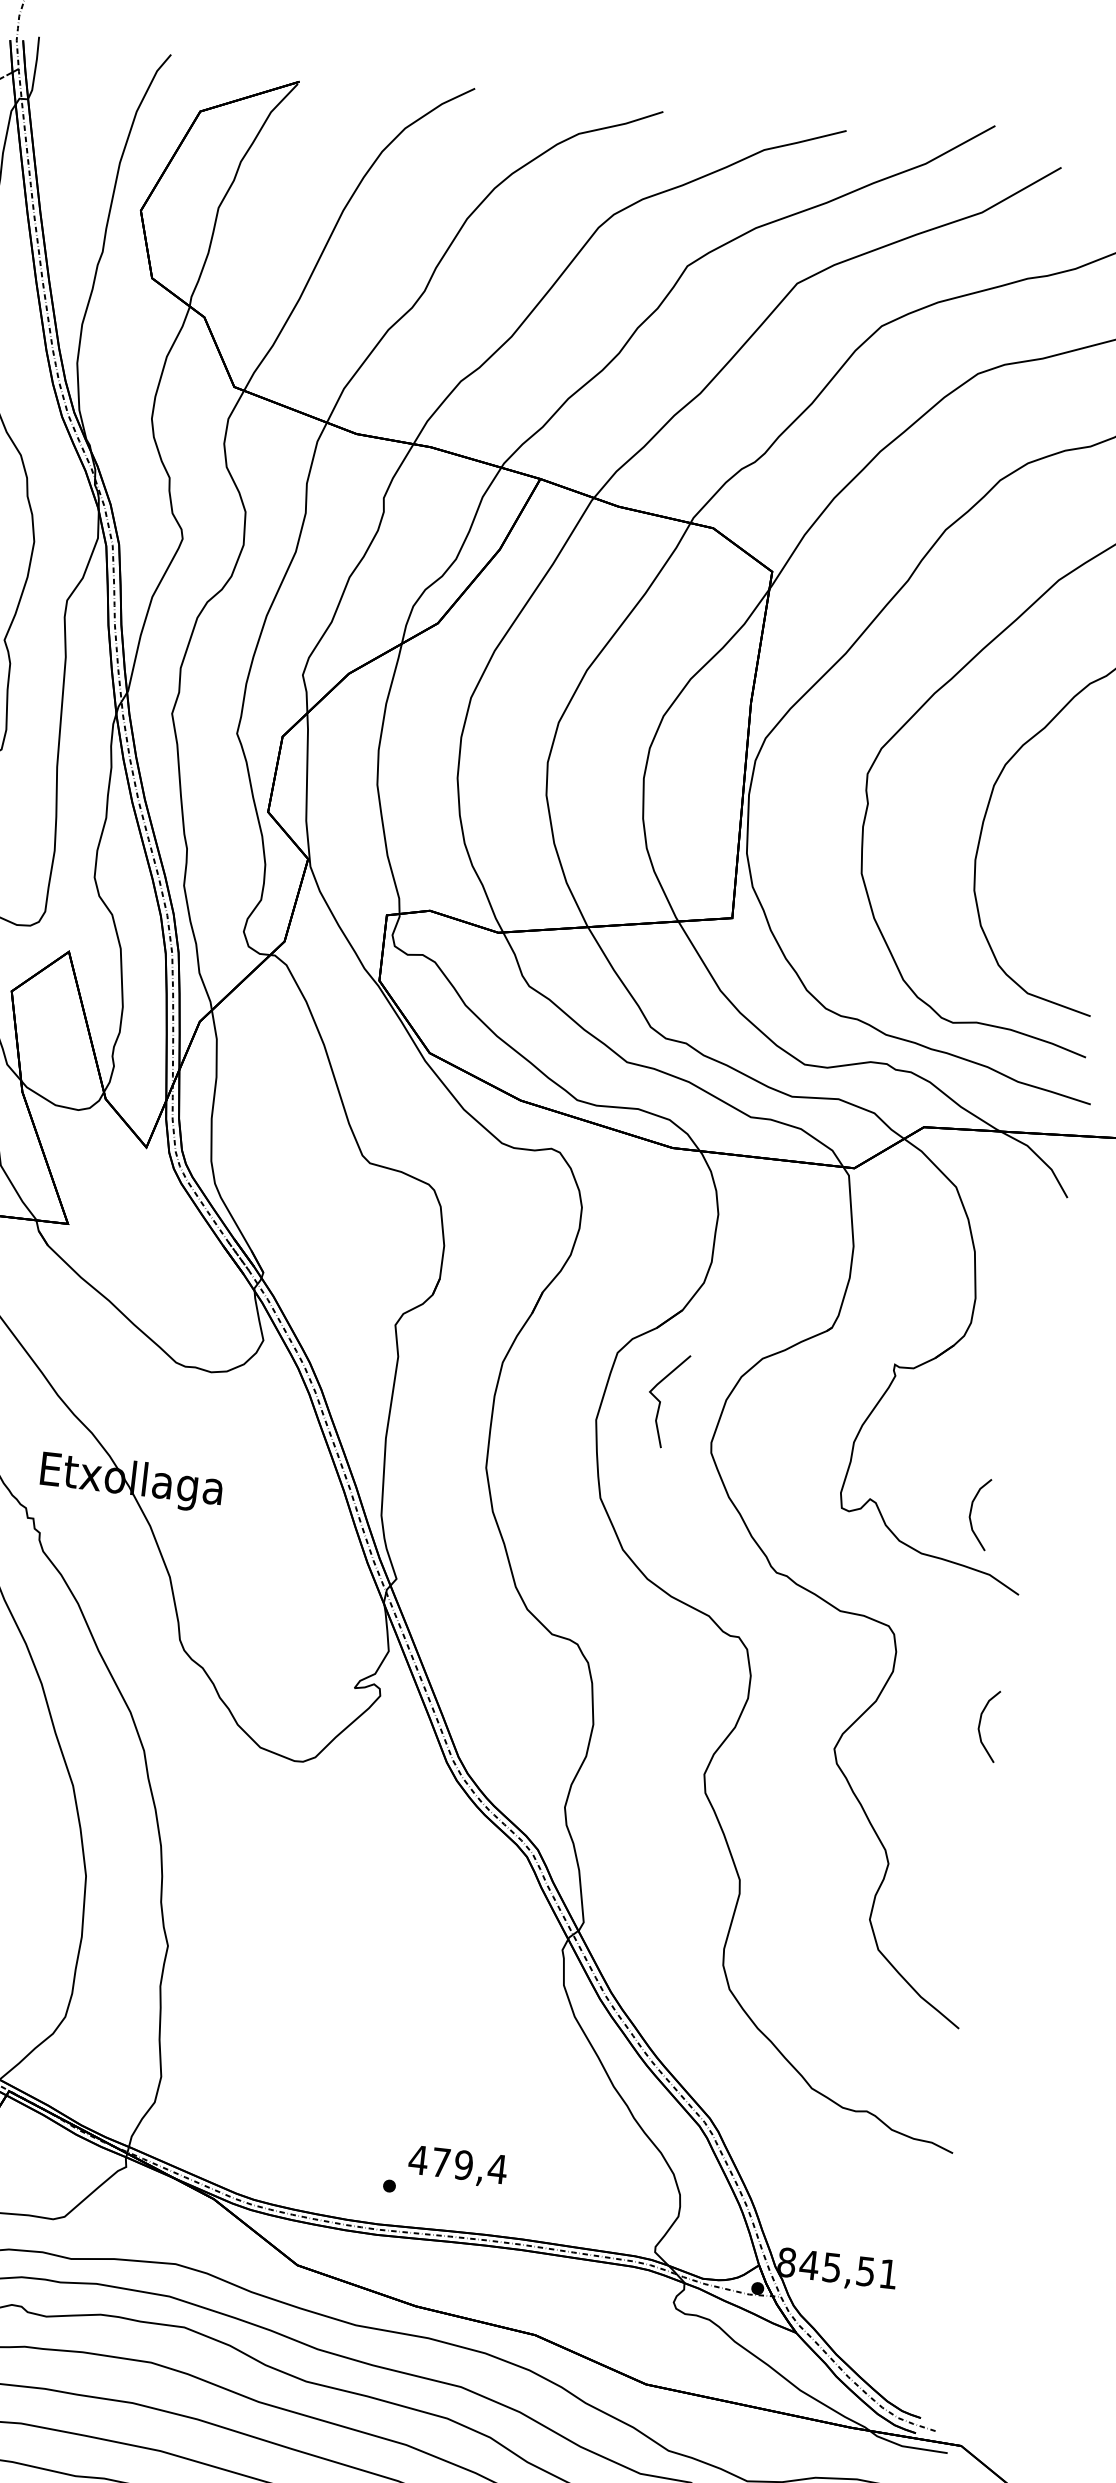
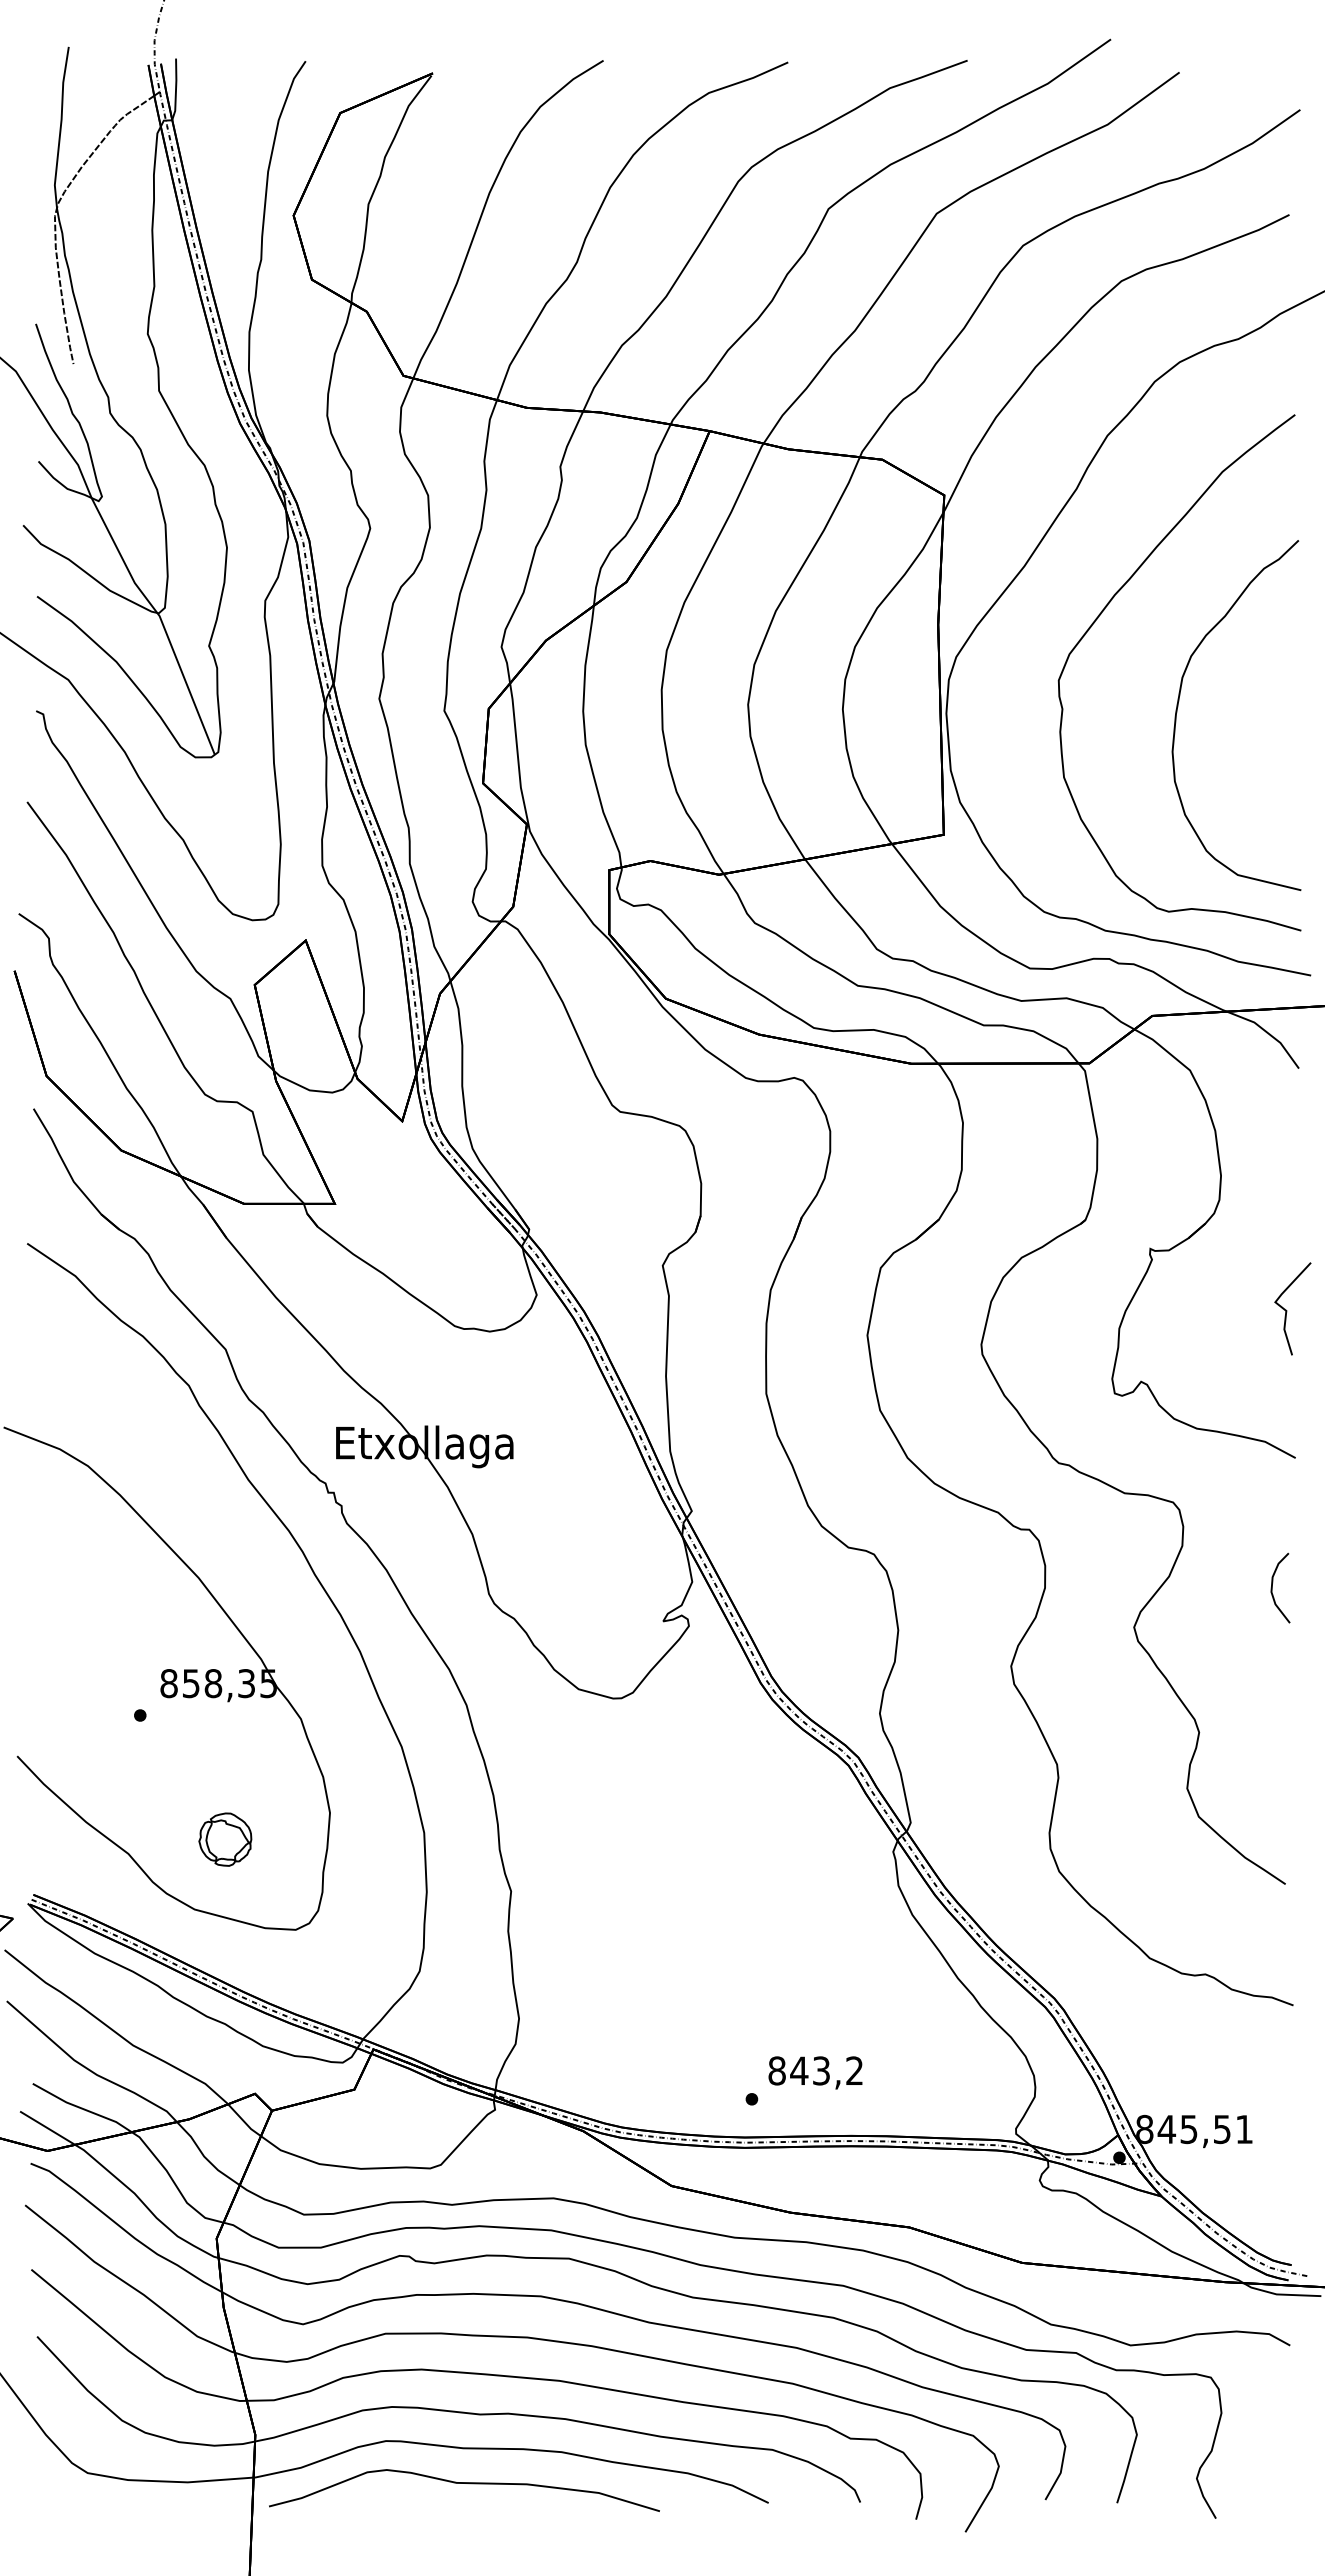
curve: (661, 1401) -> (1287, 1310), moved
curve: (971, 1512) -> (1240, 1383), removed
text: (457, 2164) -> (815, 2070), 479,4 -> 843,2

